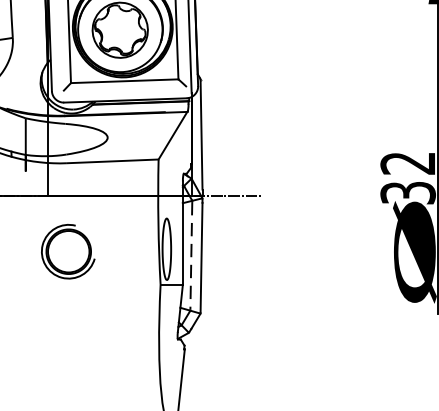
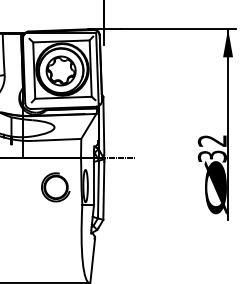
part: (67, 251) -> (55, 187), moved
line: (191, 257) -> (98, 190), dashed -> solid

